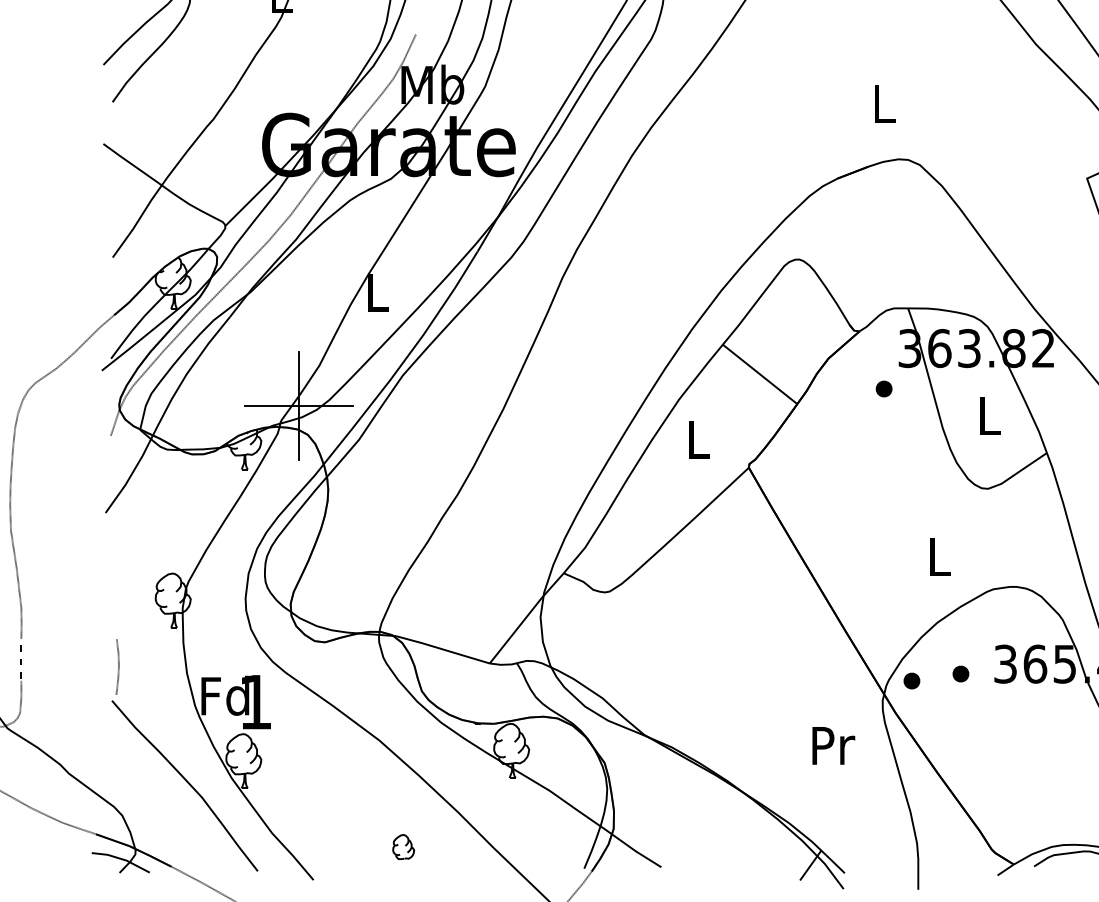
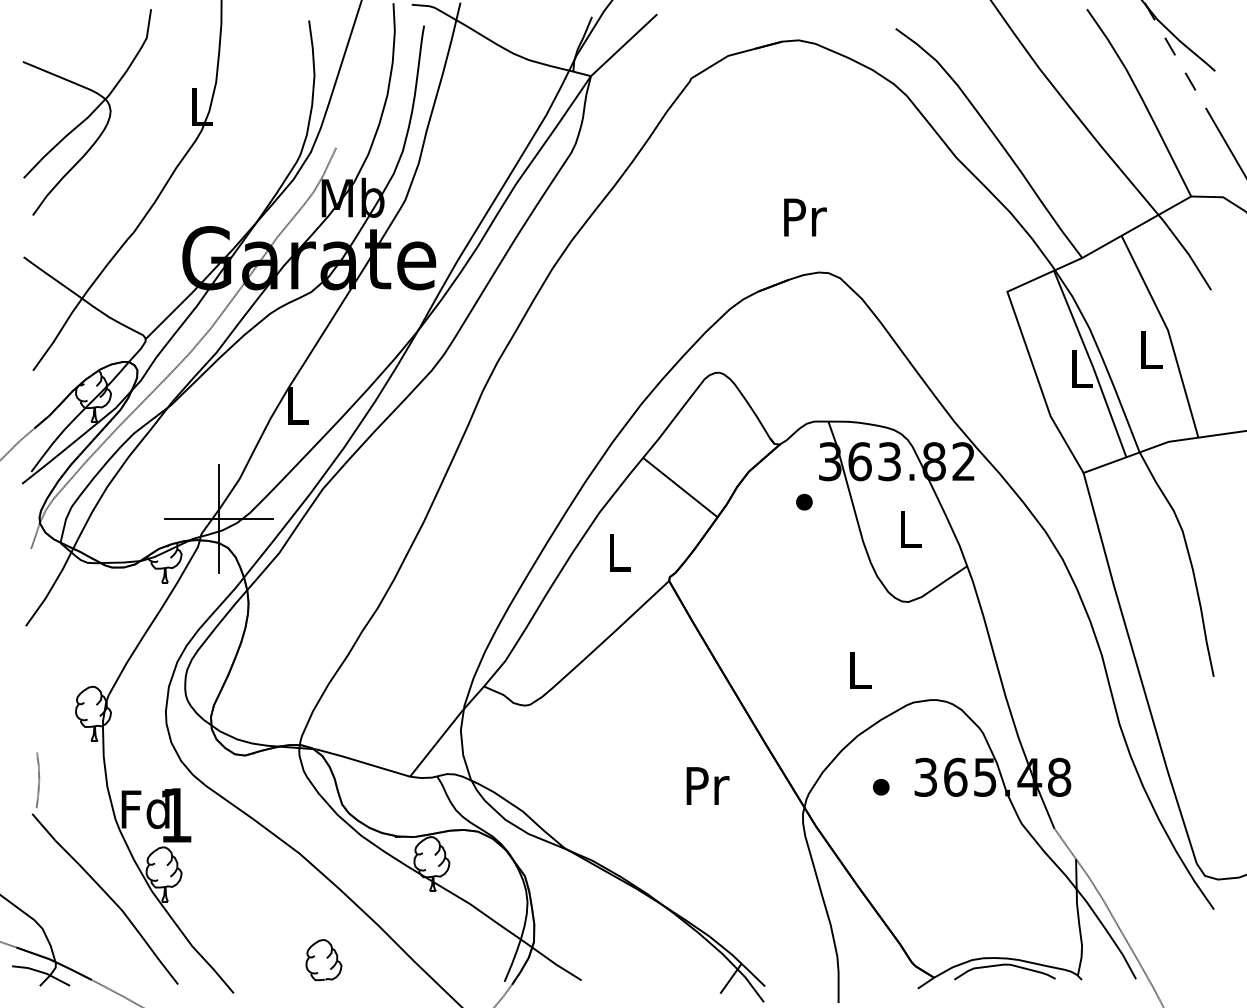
text: (885, 104) -> (805, 217), L -> Pr
part: (912, 681) -> (832, 794), removed
text: (833, 745) -> (707, 785), moved
part: (403, 847) -> (323, 960), size x1.67

